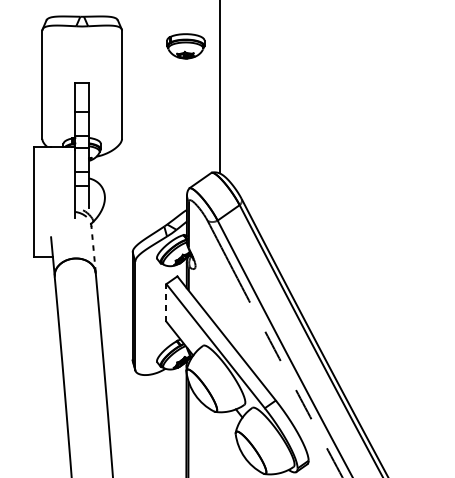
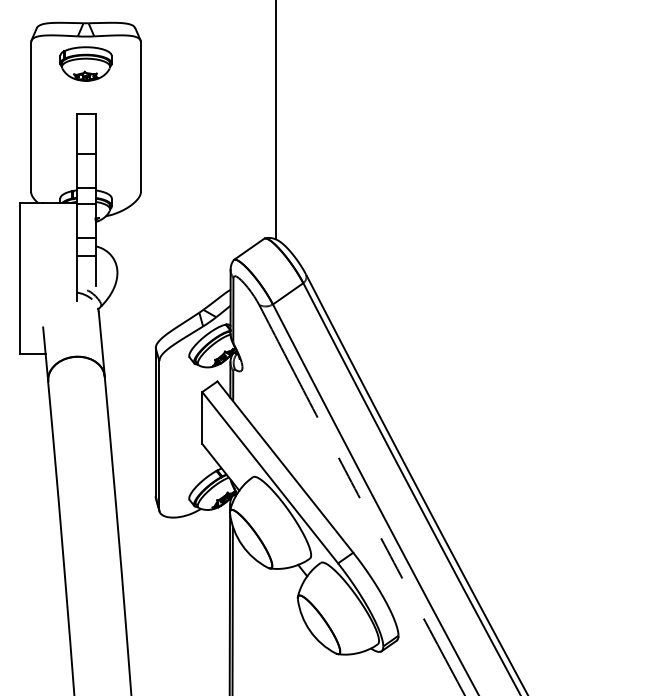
part: (185, 45) -> (85, 63), moved
line: (93, 248) -> (101, 343), dashed -> solid
line: (166, 303) -> (202, 418), dashed -> solid

